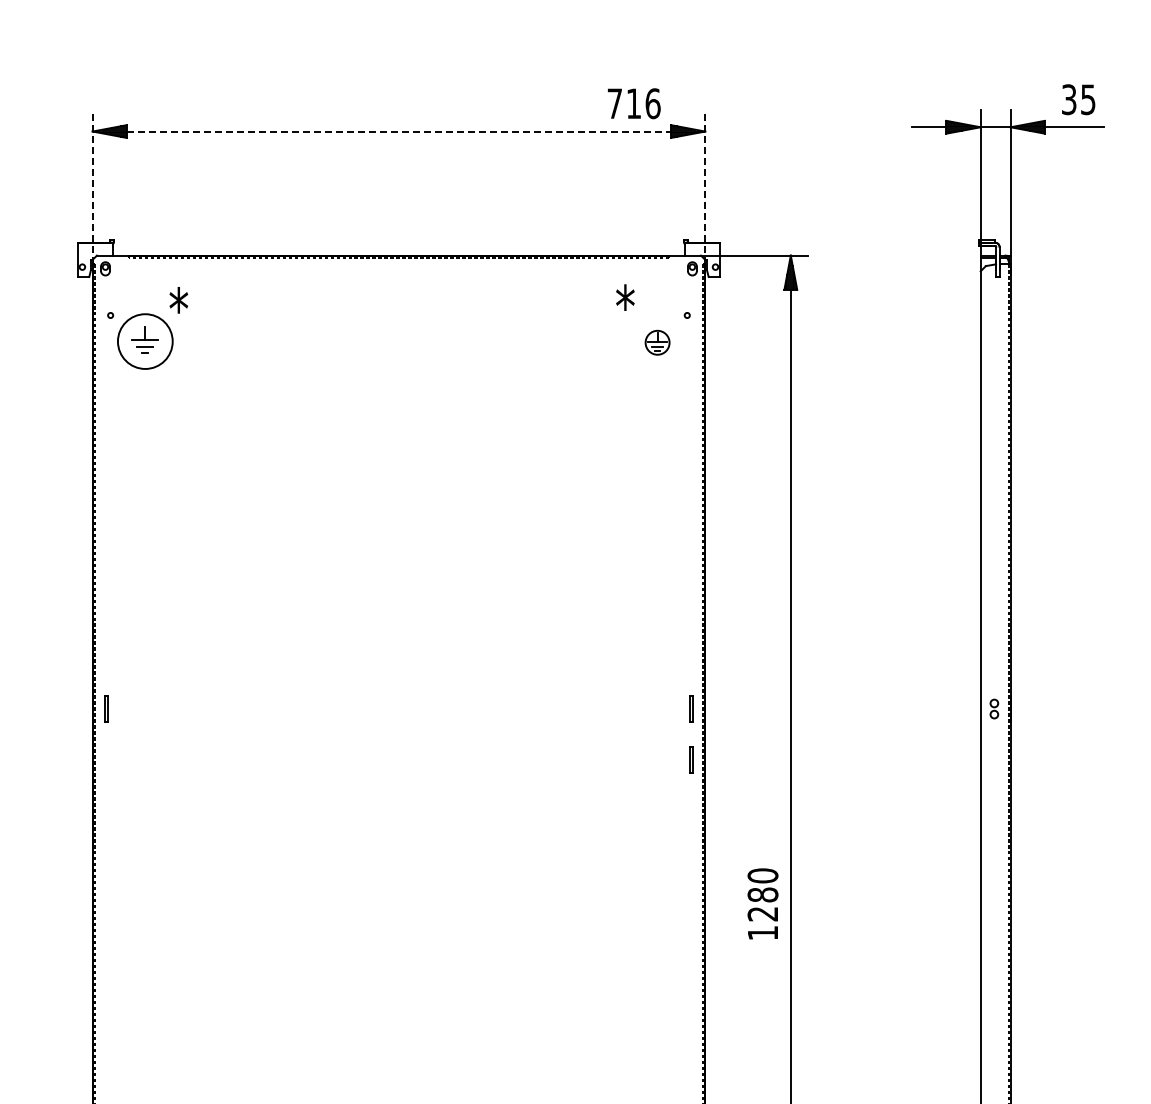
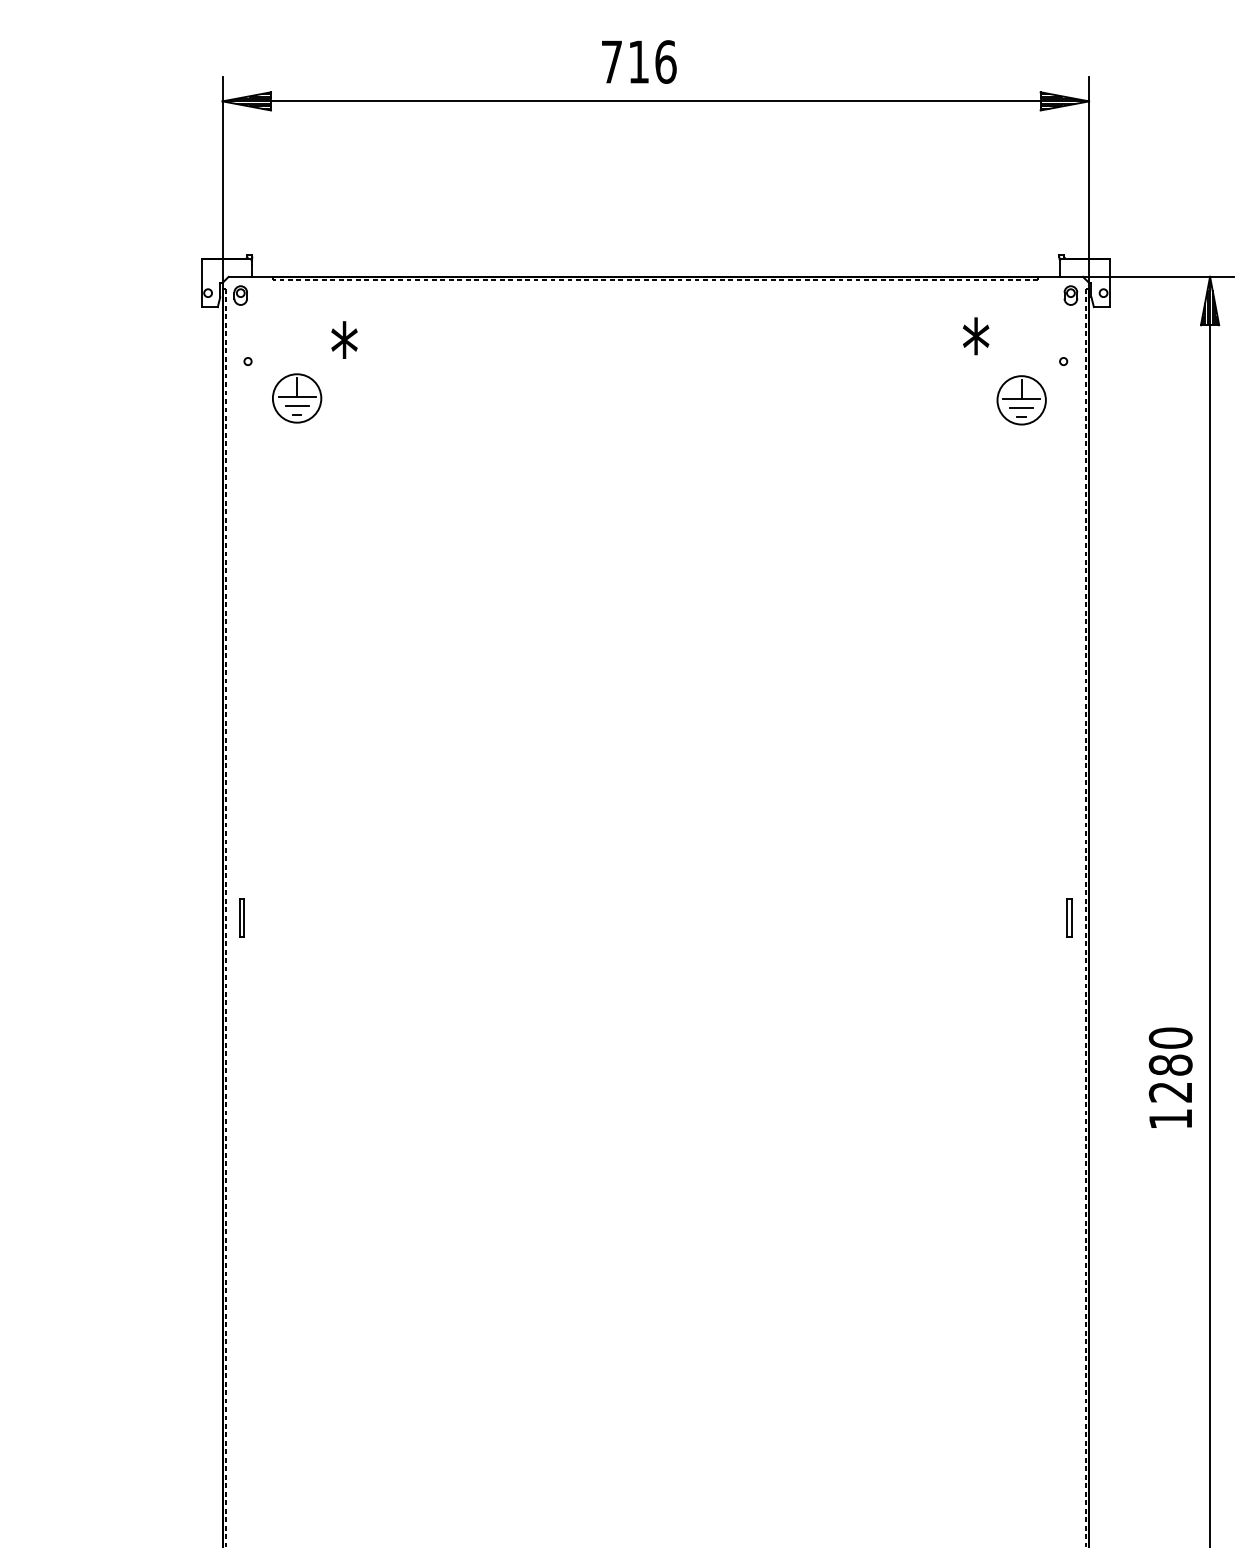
text: (634, 103) -> (639, 61), moved
line: (399, 131) -> (656, 101), dashed -> solid
line: (92, 187) -> (222, 180), dashed -> solid
line: (705, 187) -> (1089, 180), dashed -> solid
circle: (145, 341) -> (297, 398), size x0.62
part: (657, 342) -> (1021, 399), size x1.43
line: (690, 759) -> (1068, 989), removed
text: (762, 903) -> (1170, 1077), moved

